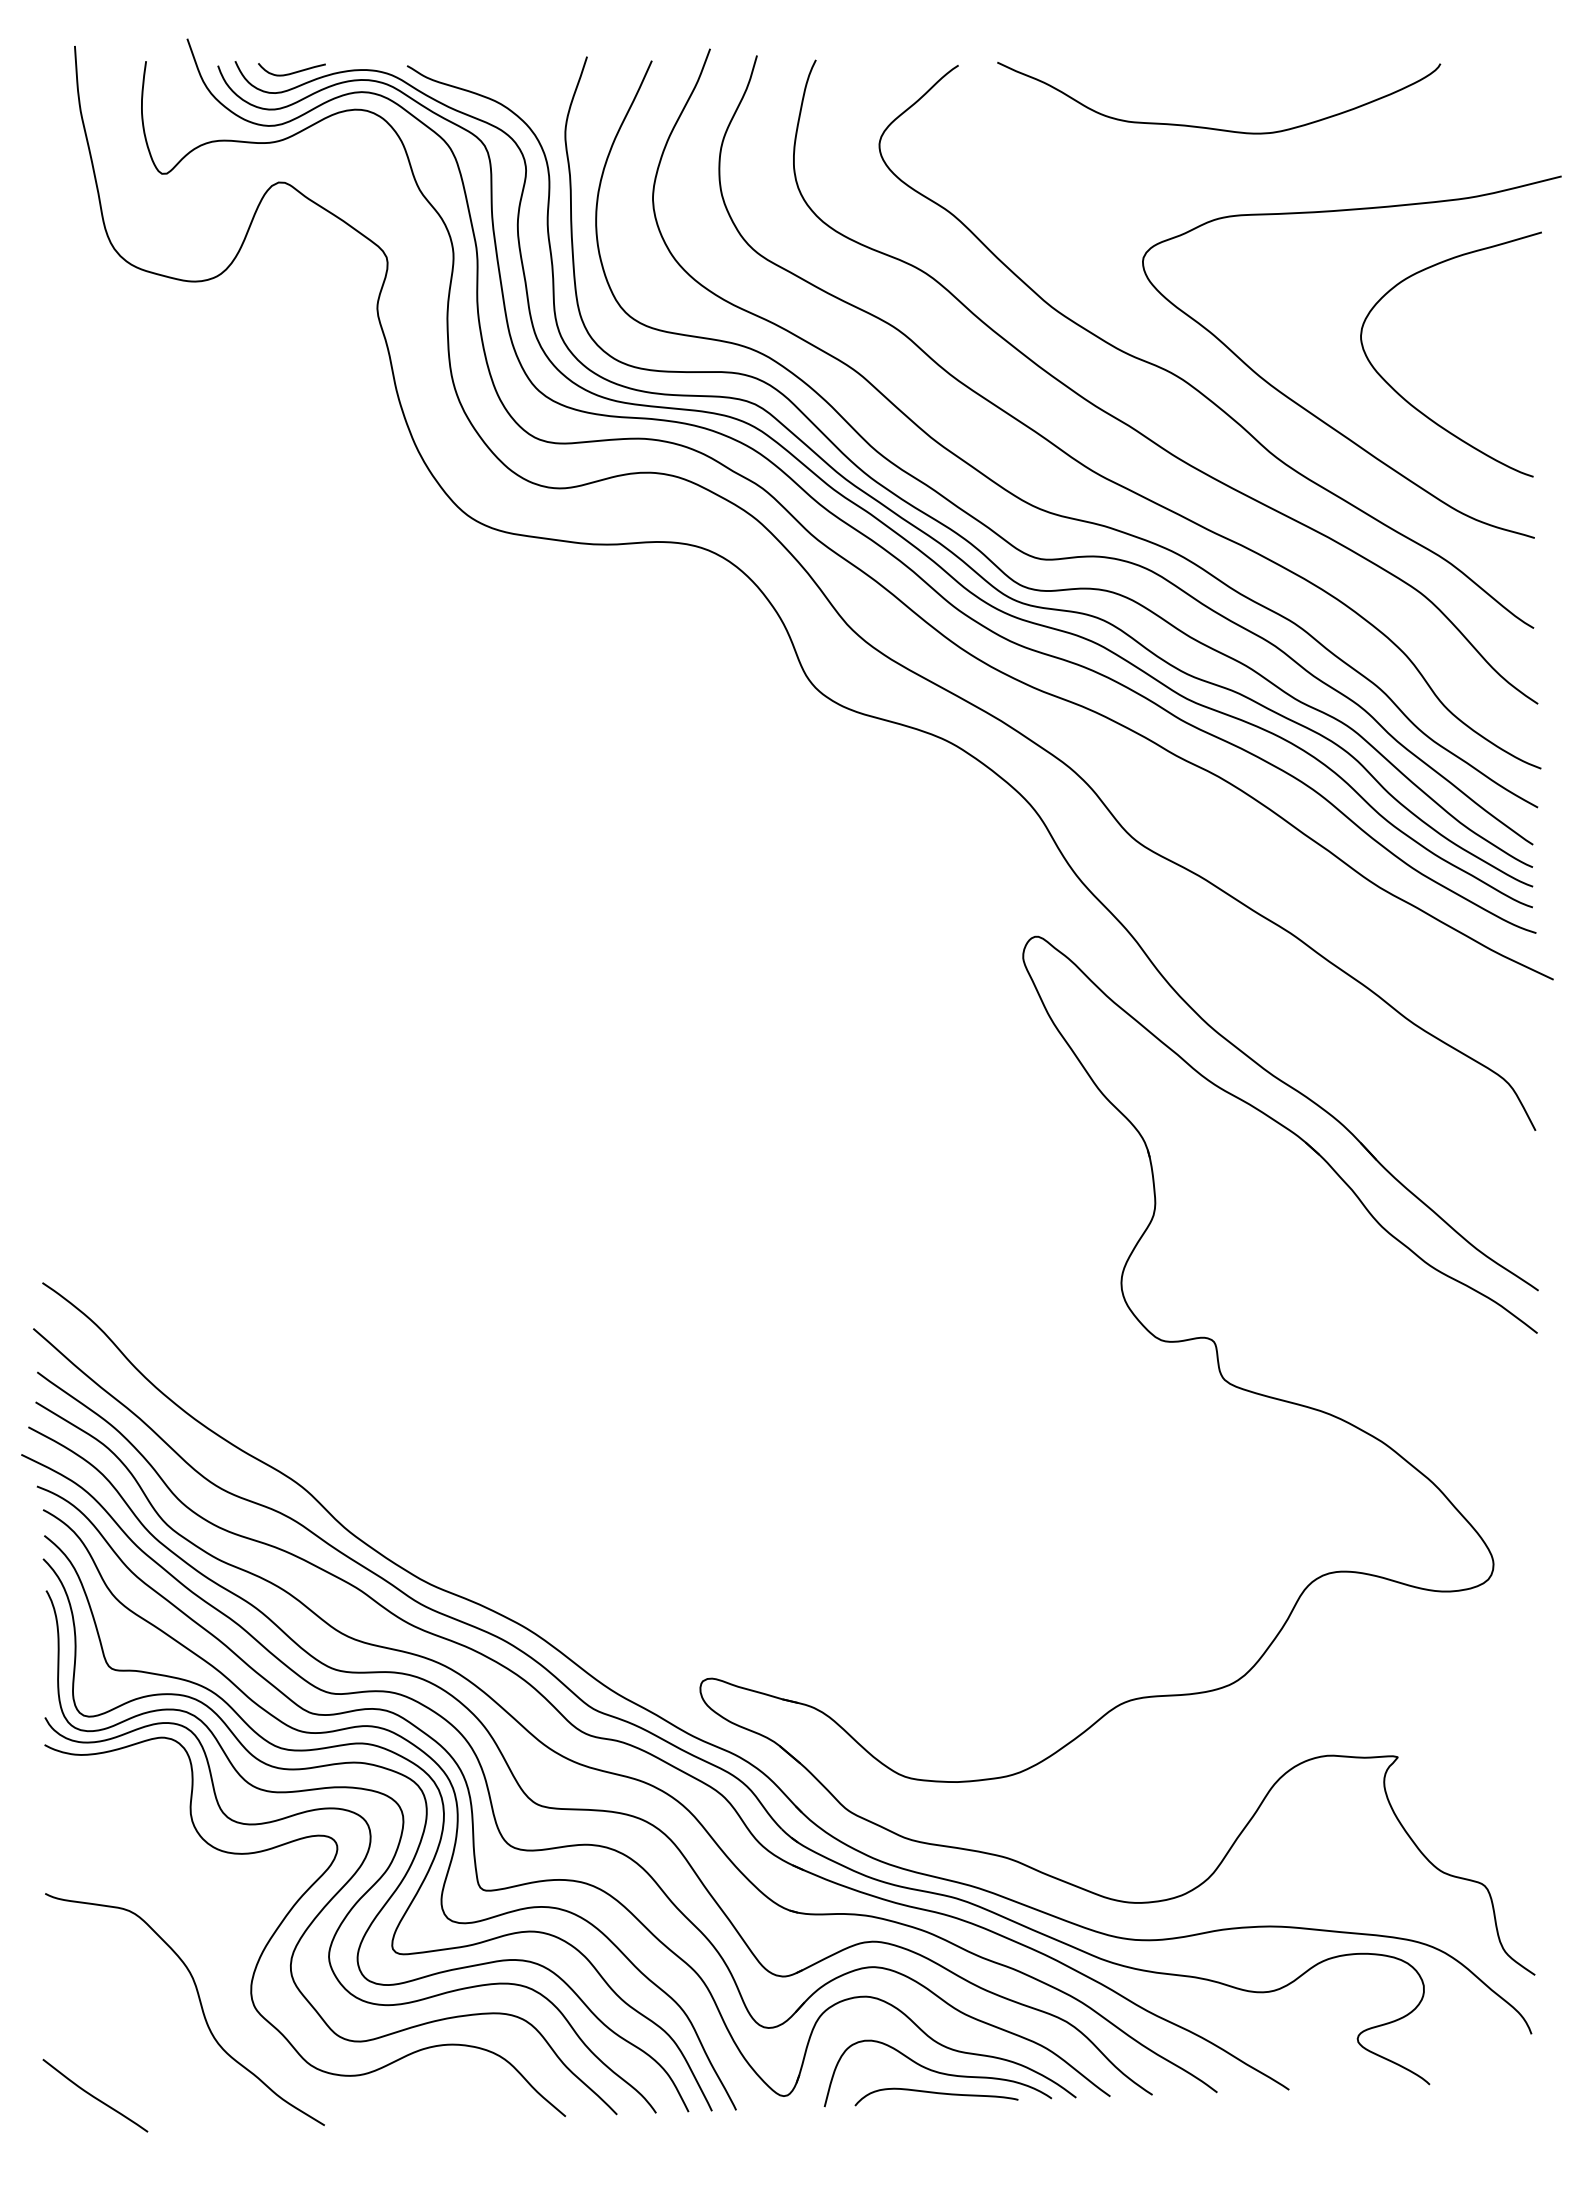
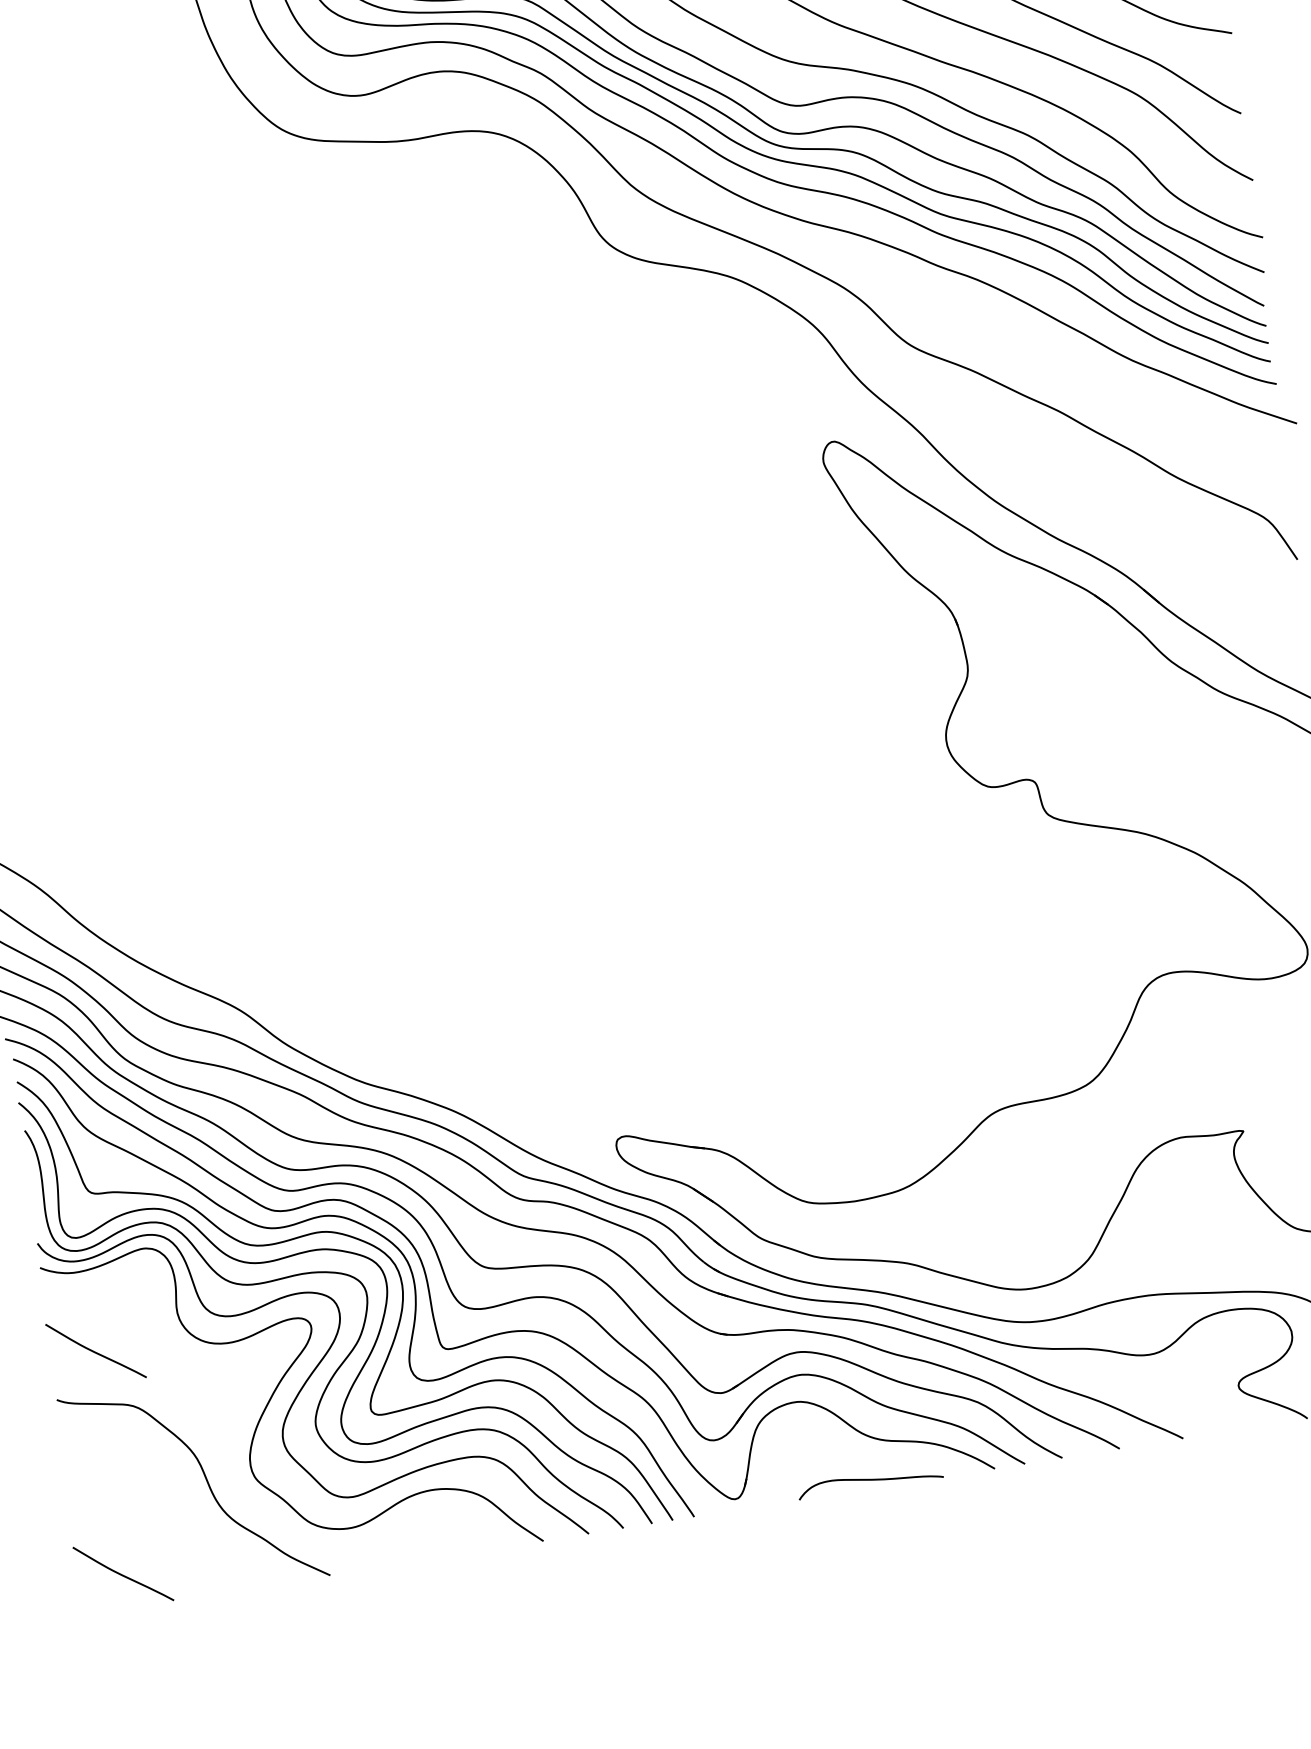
curve: (95, 1845) -> (96, 1351), added
curve: (937, 2073) -> (869, 1462), removed

